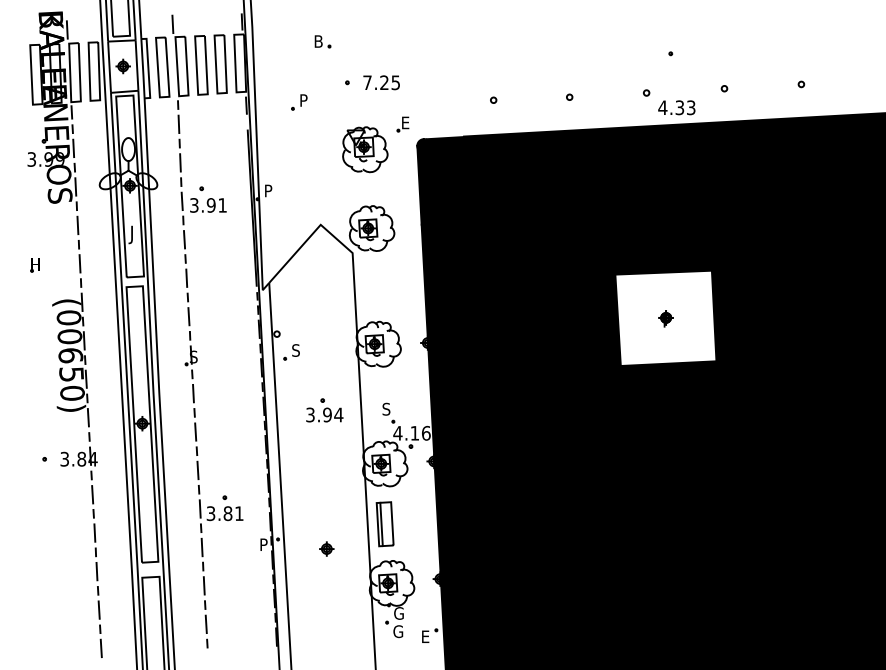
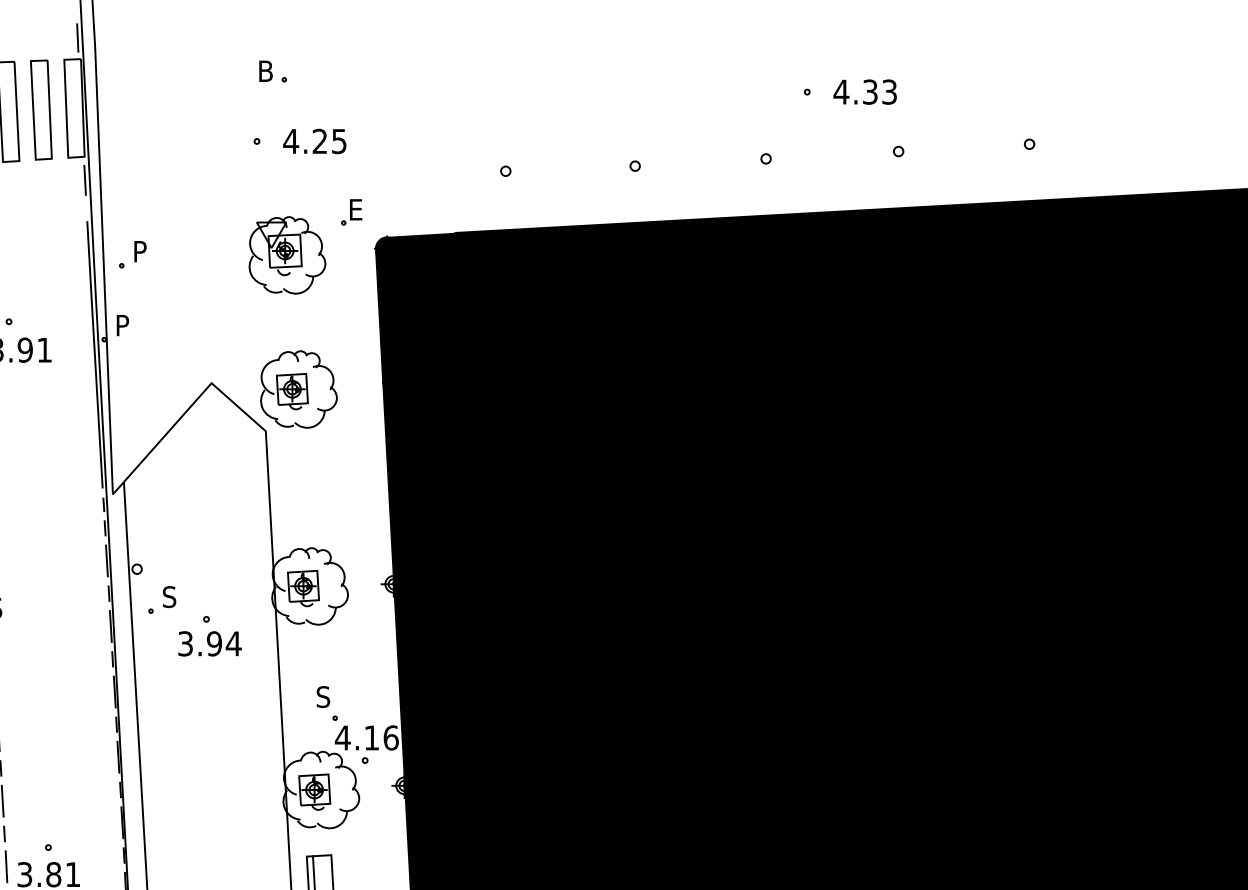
part: (322, 41) -> (272, 71), moved
text: (367, 82) -> (291, 140), 7.25 -> 4.25
part: (299, 102) -> (132, 254), moved
text: (676, 107) -> (864, 91), moved
fill: (665, 318) -> (798, 542), added
part: (324, 410) -> (209, 636), moved

